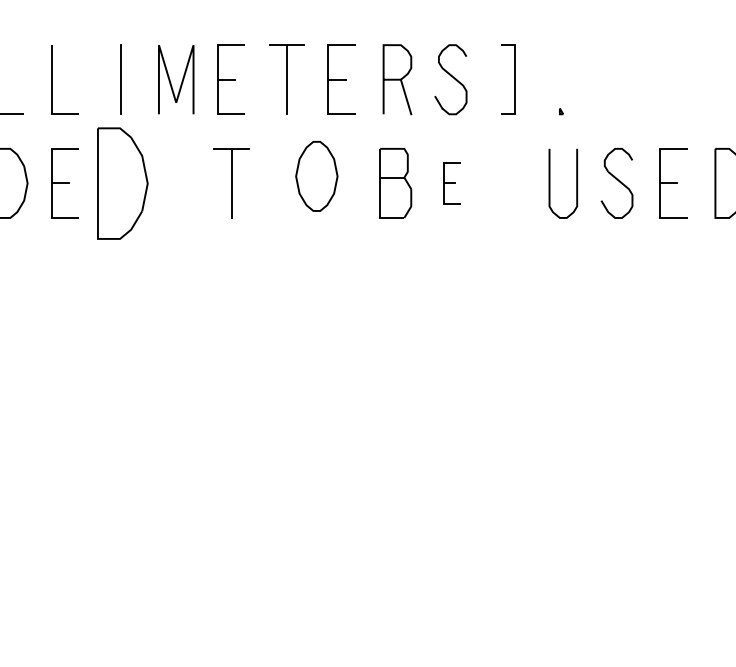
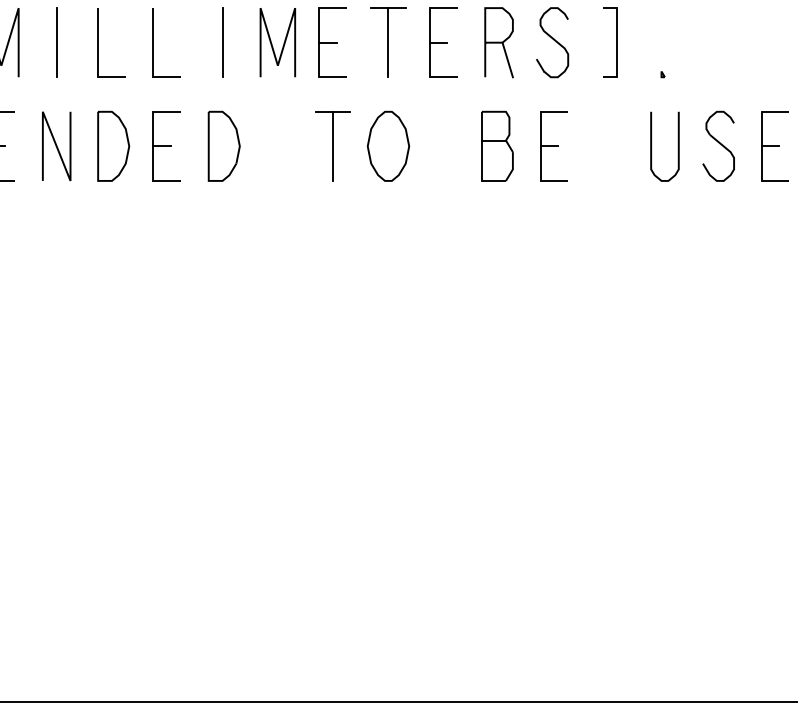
part: (316, 175) -> (388, 145), moved
part: (121, 182) -> (223, 145), size x0.62
part: (451, 183) -> (553, 146), size x1.67

